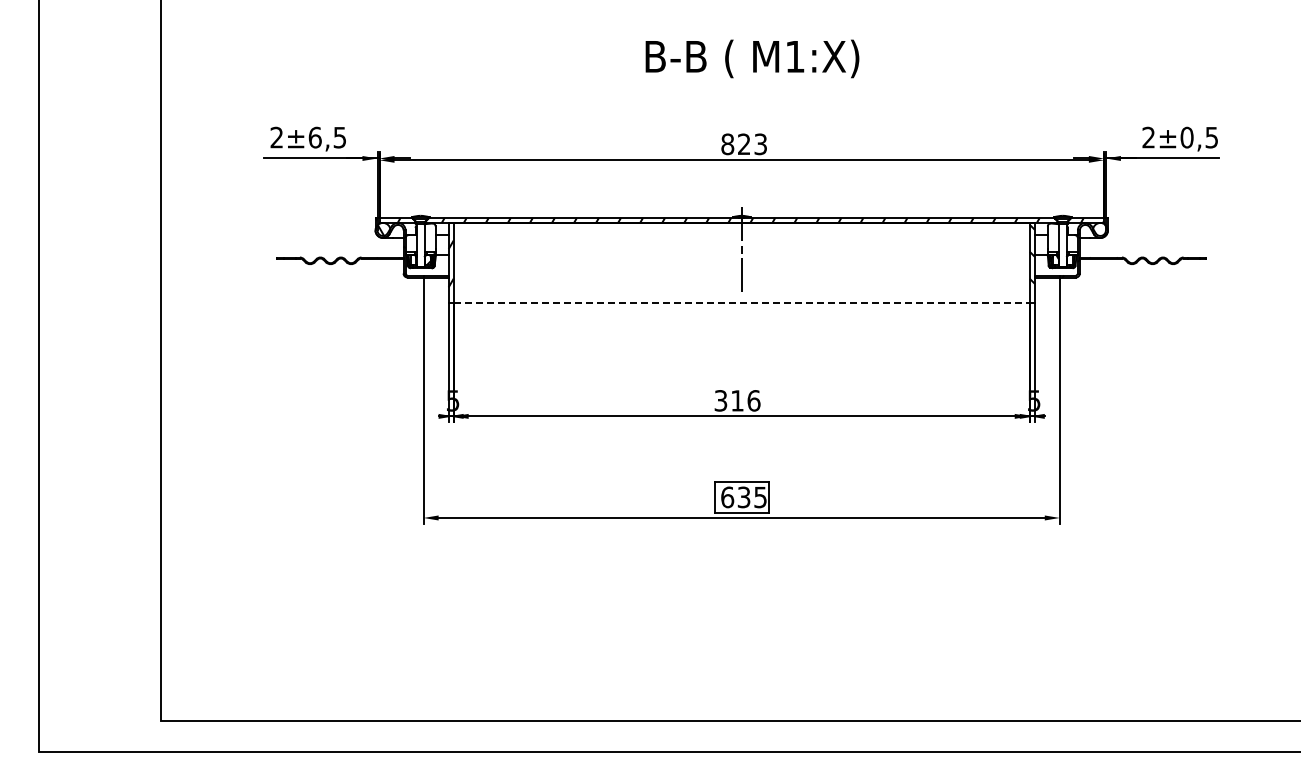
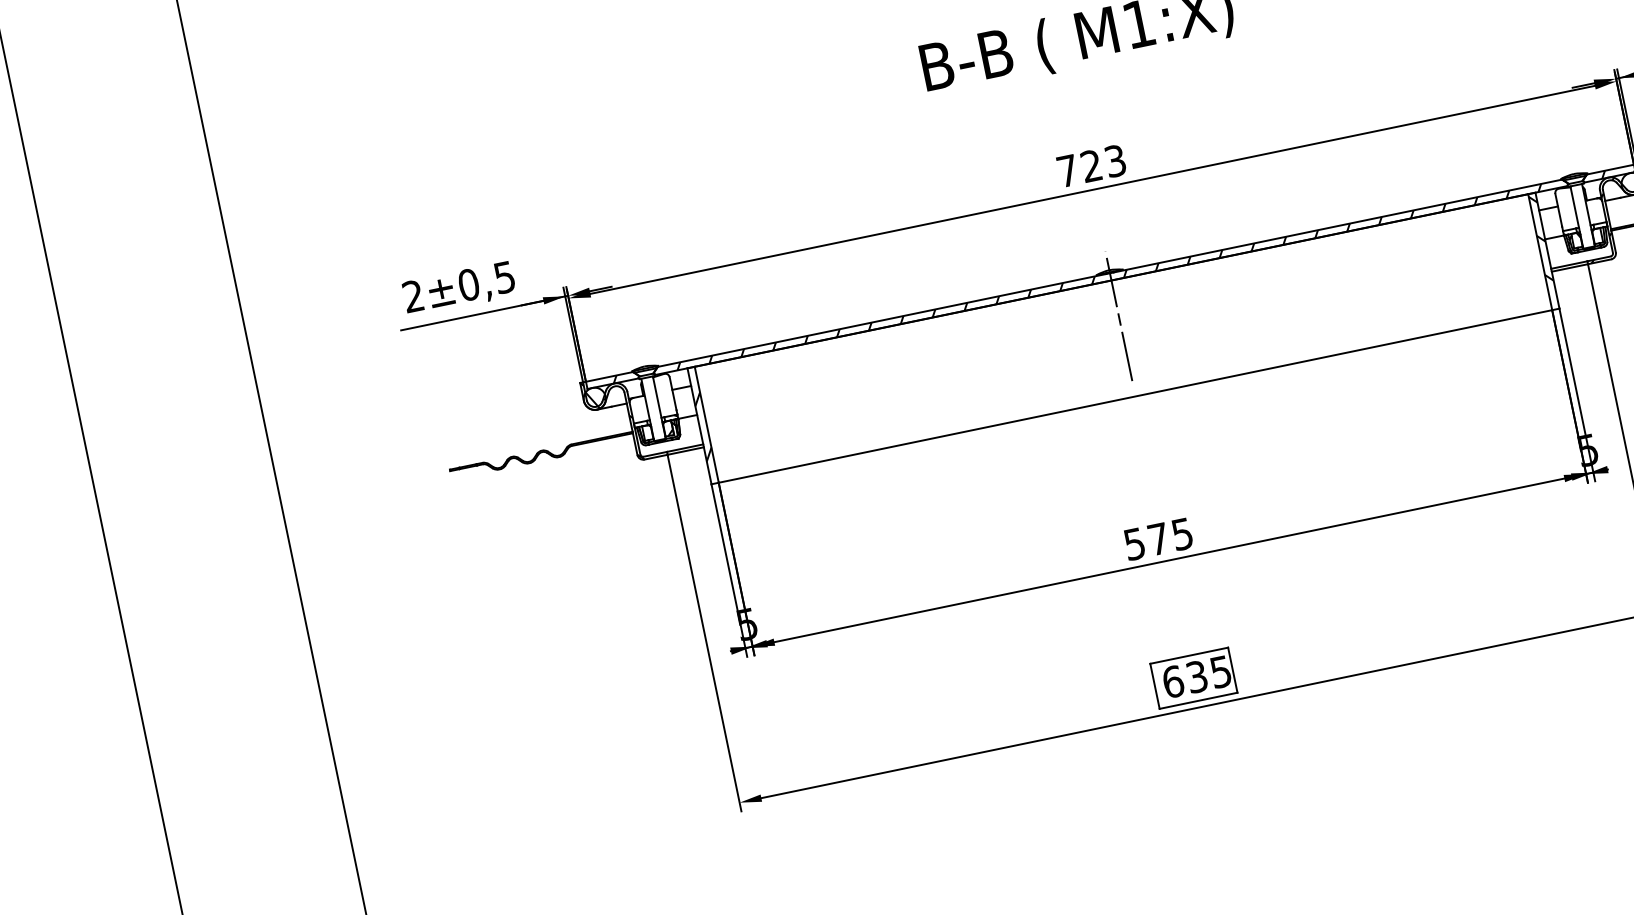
text: (314, 137) -> (467, 284), ±6,5 -> ±0,5
text: (727, 144) -> (1067, 171), 823 -> 723
line: (742, 303) -> (1136, 396), dashed -> solid
text: (737, 400) -> (1158, 538), 316 -> 575

